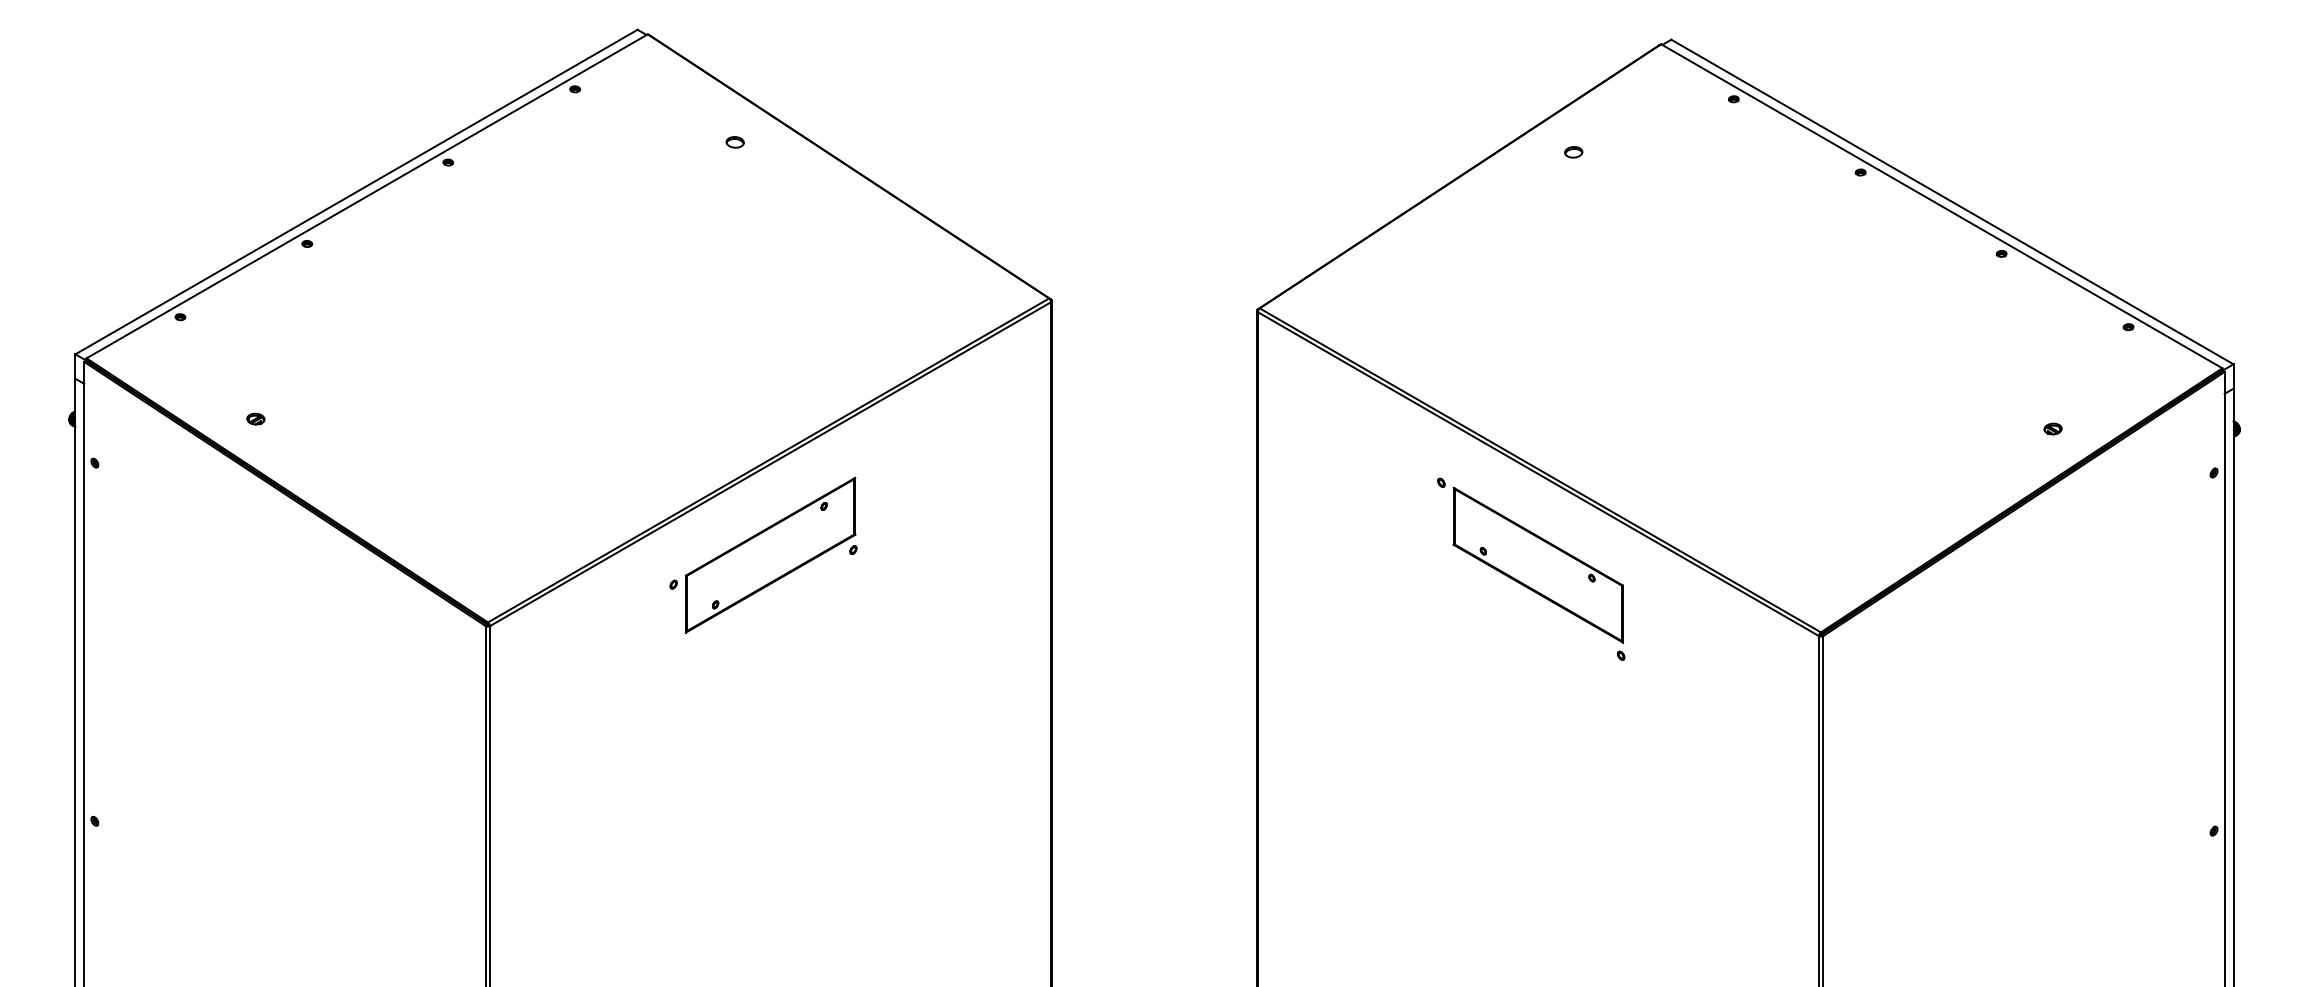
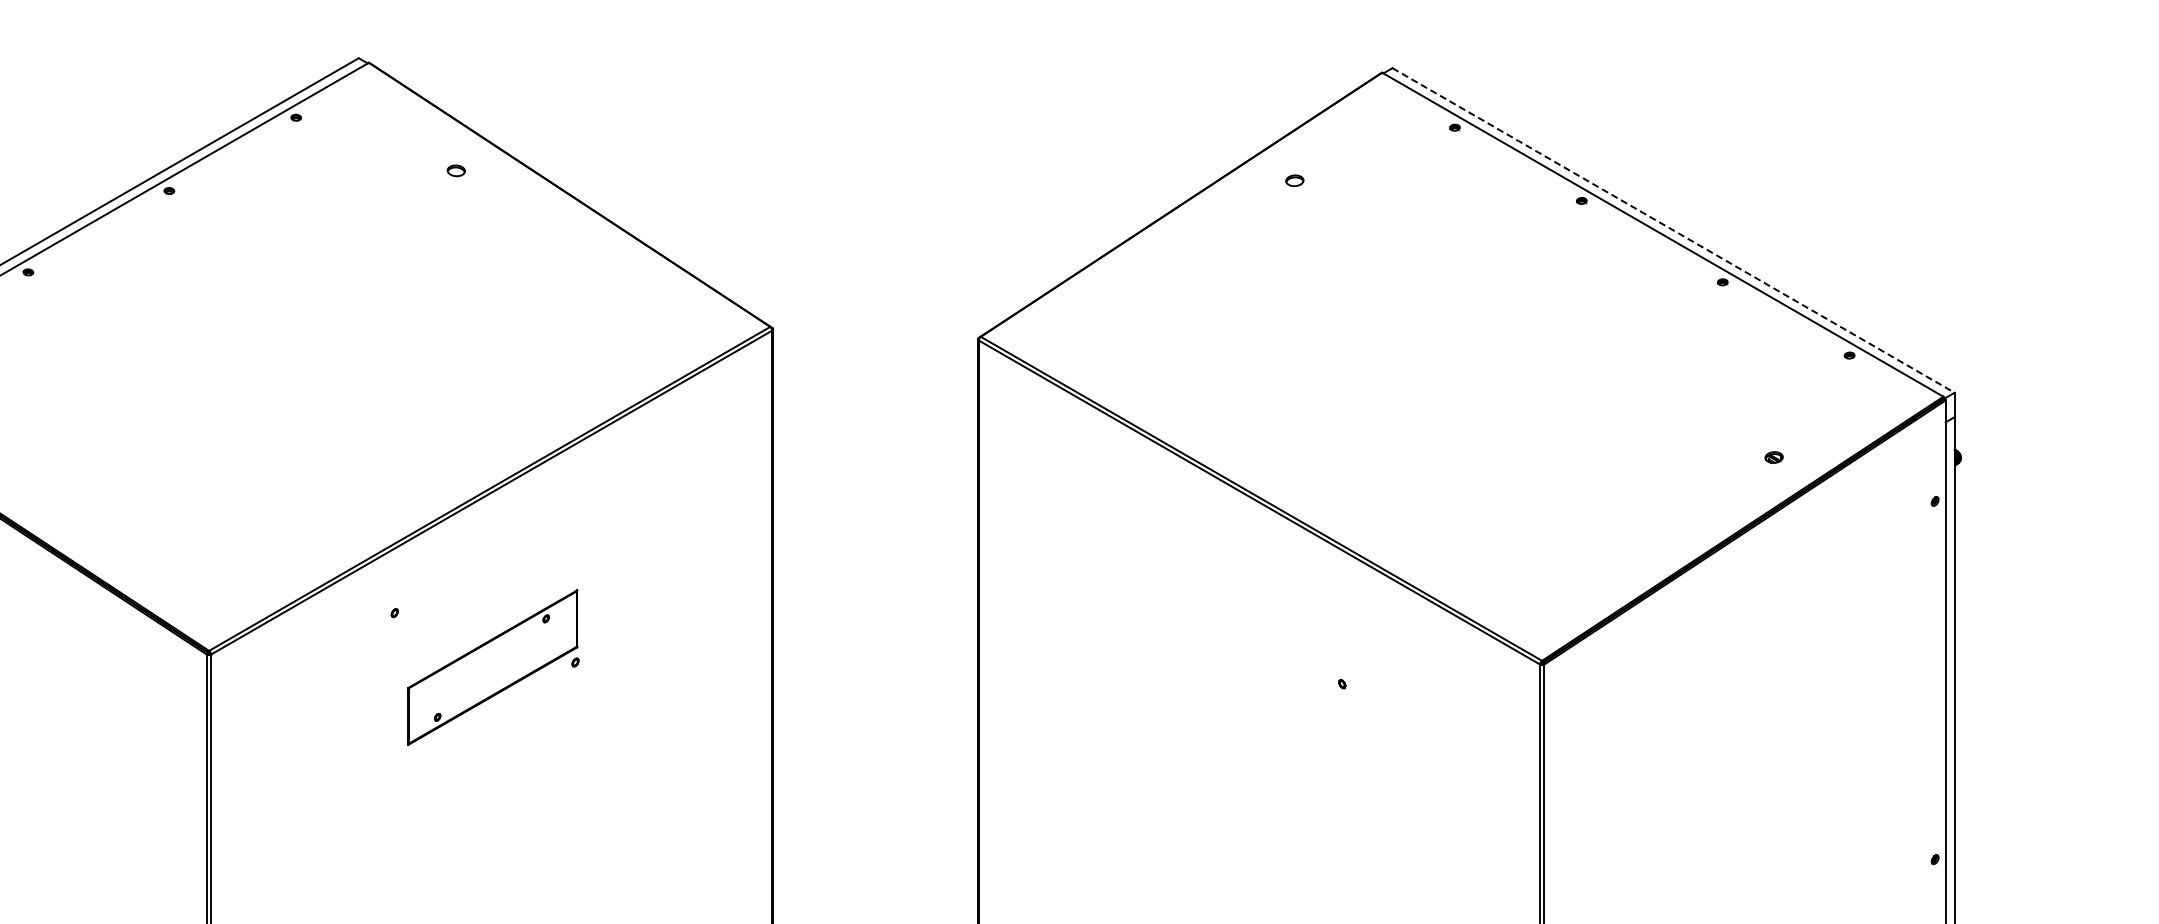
line: (1952, 202) -> (1673, 230), solid -> dashed
part: (770, 554) -> (492, 666), moved
part: (1530, 560) -> (1251, 588), removed

